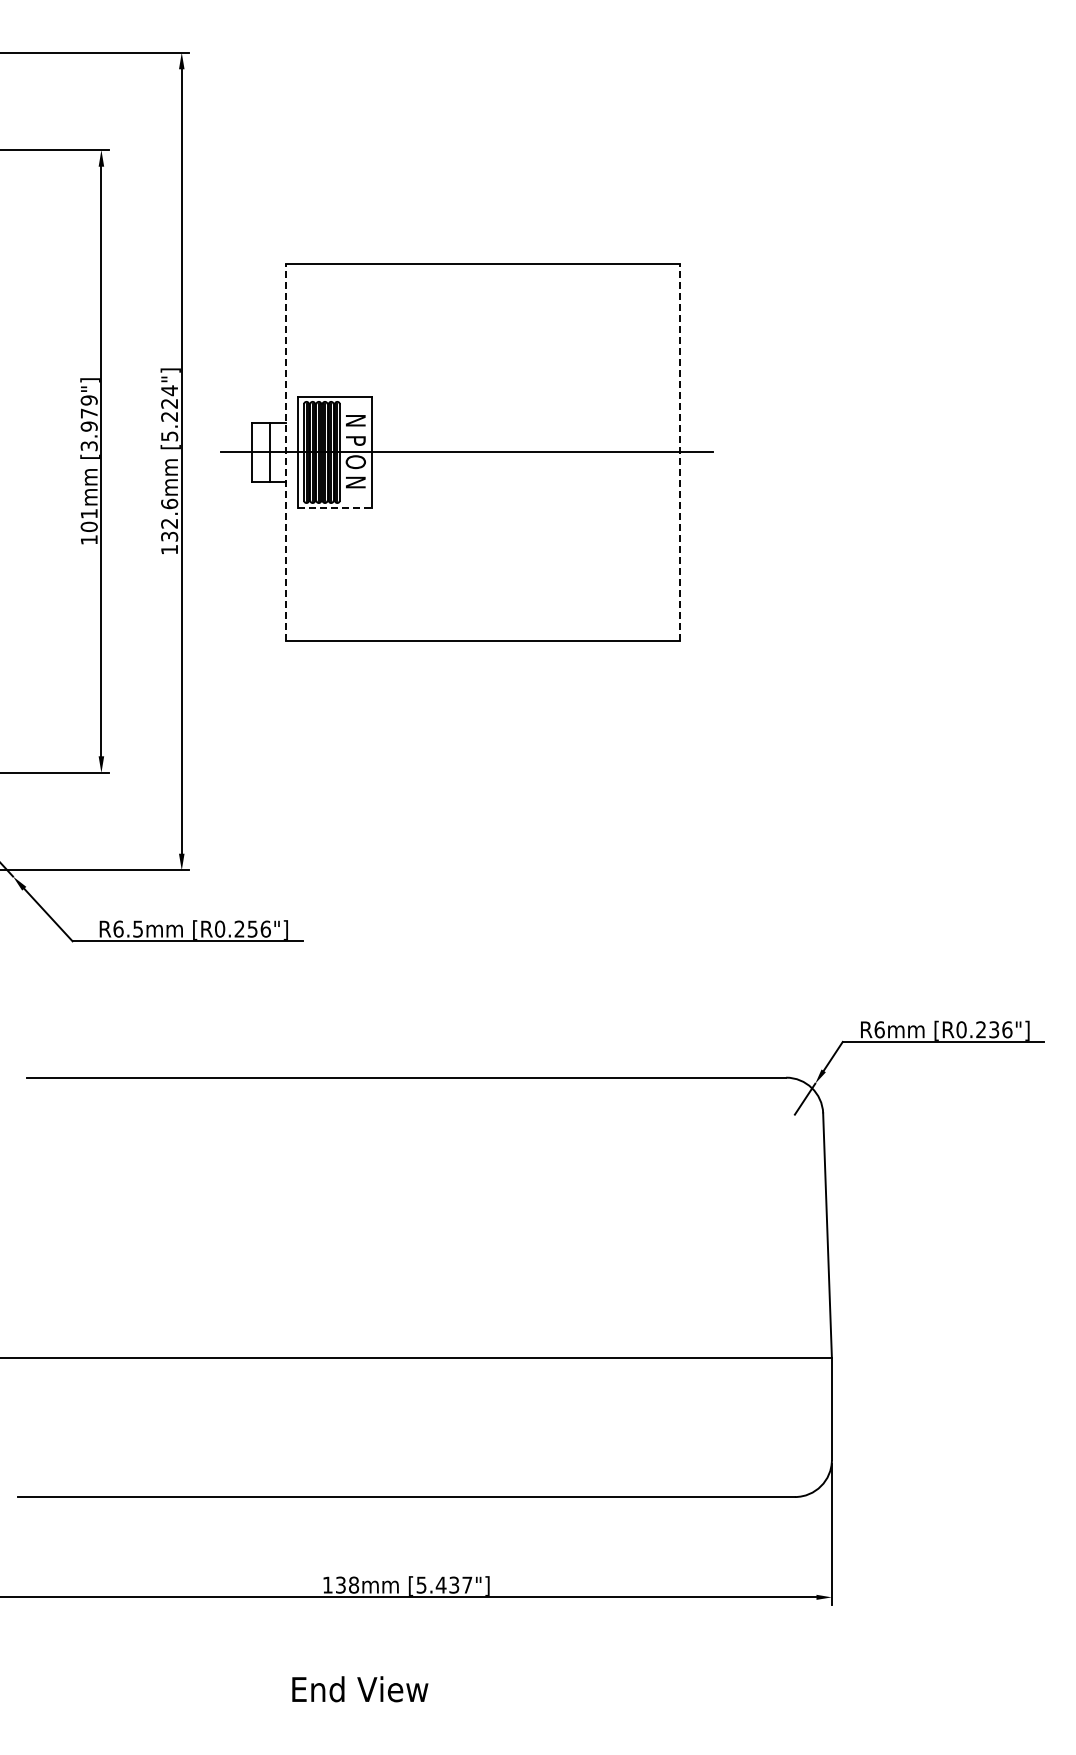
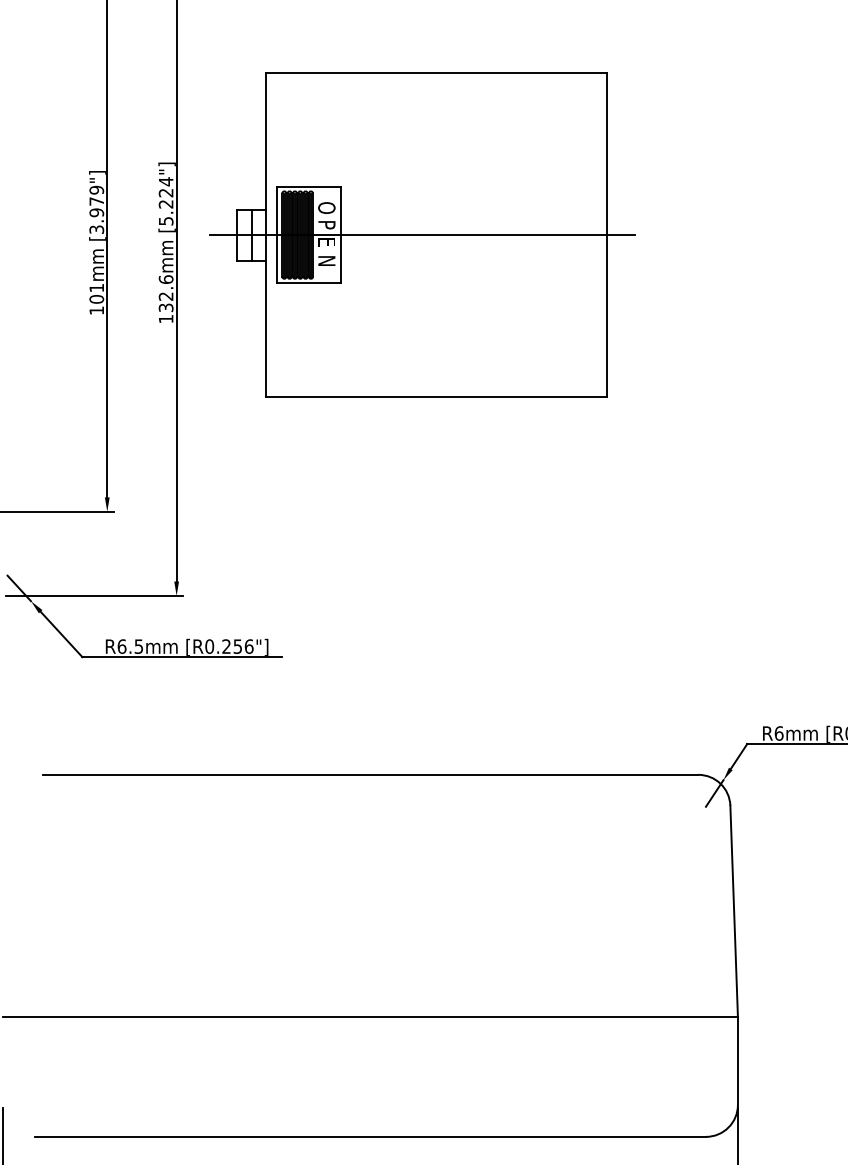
text: (355, 421) -> (326, 208), N -> O
line: (285, 451) -> (266, 234), dashed -> solid
line: (680, 451) -> (607, 234), dashed -> solid
text: (355, 462) -> (326, 243), O -> E
line: (335, 507) -> (309, 282), dashed -> solid

